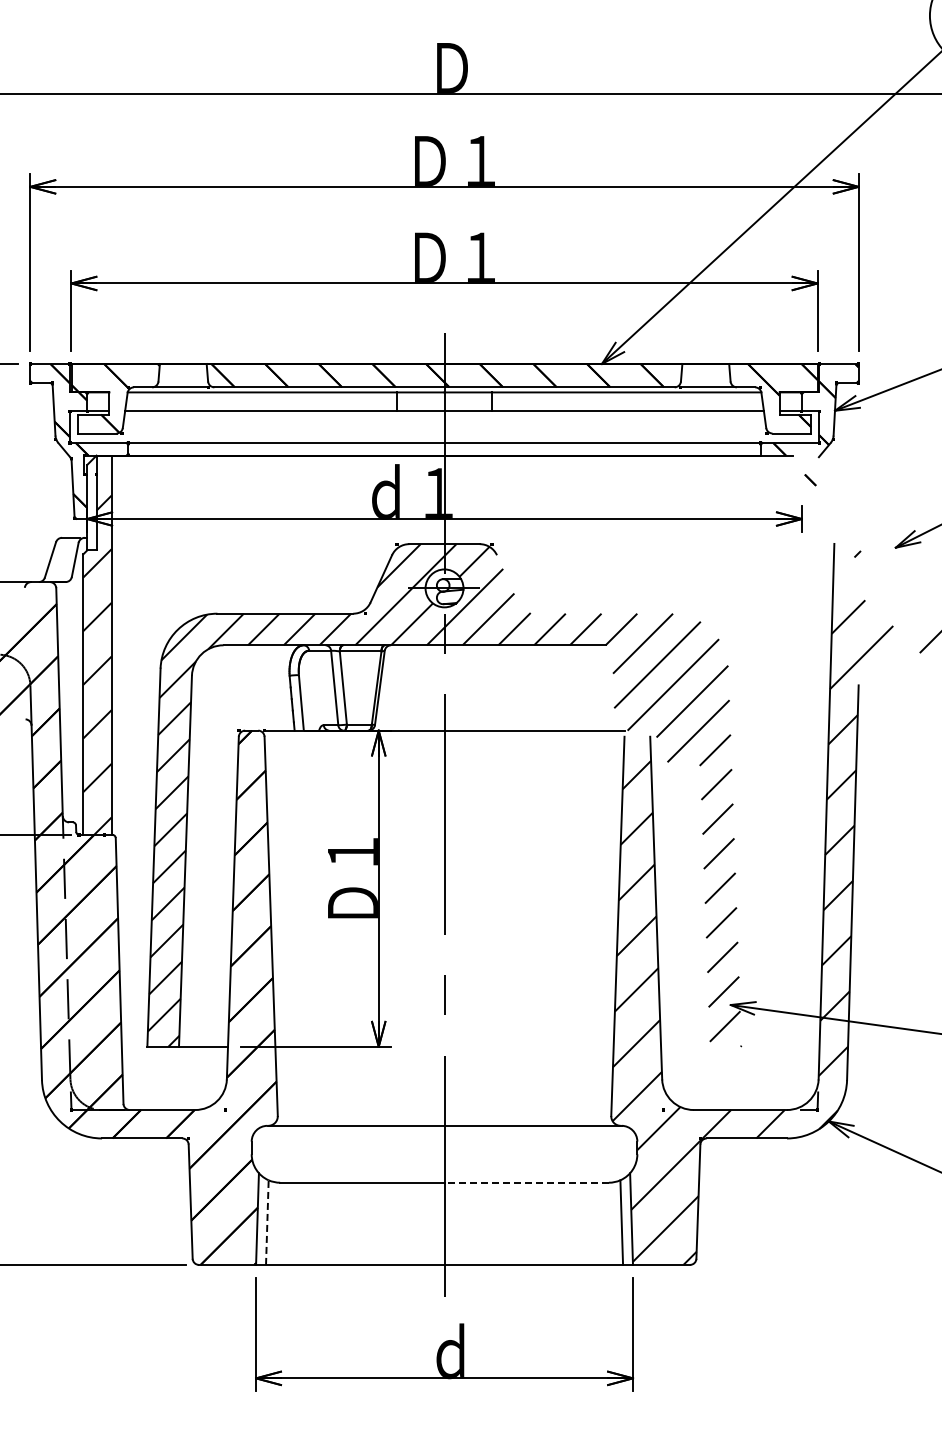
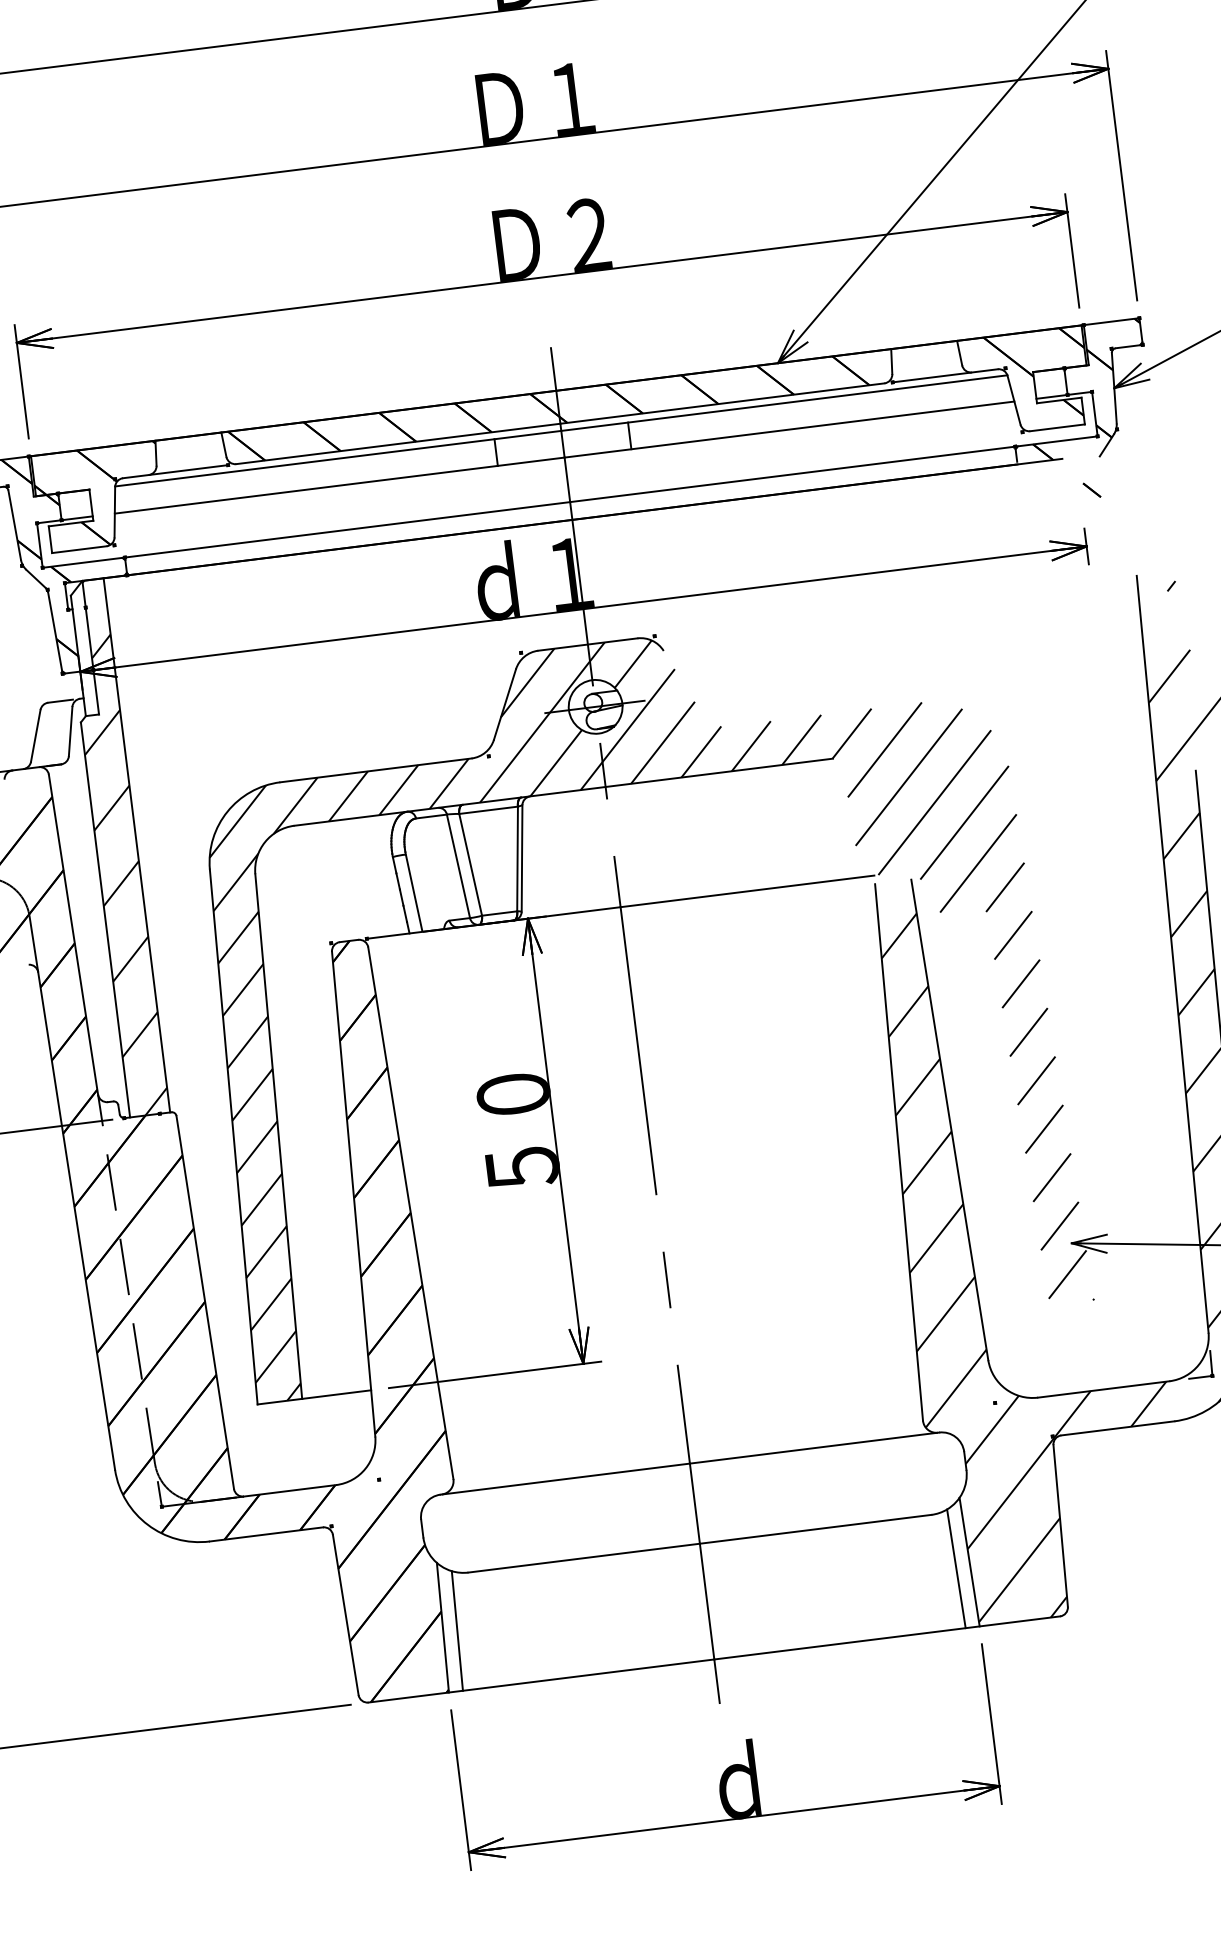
text: (480, 256) -> (588, 233), Ｄ１ -> Ｄ２
text: (352, 878) -> (516, 1131), Ｄ１ -> ５０
line: (526, 1182) -> (815, 1529), dashed -> solid
line: (267, 1222) -> (457, 1630), dashed -> solid

